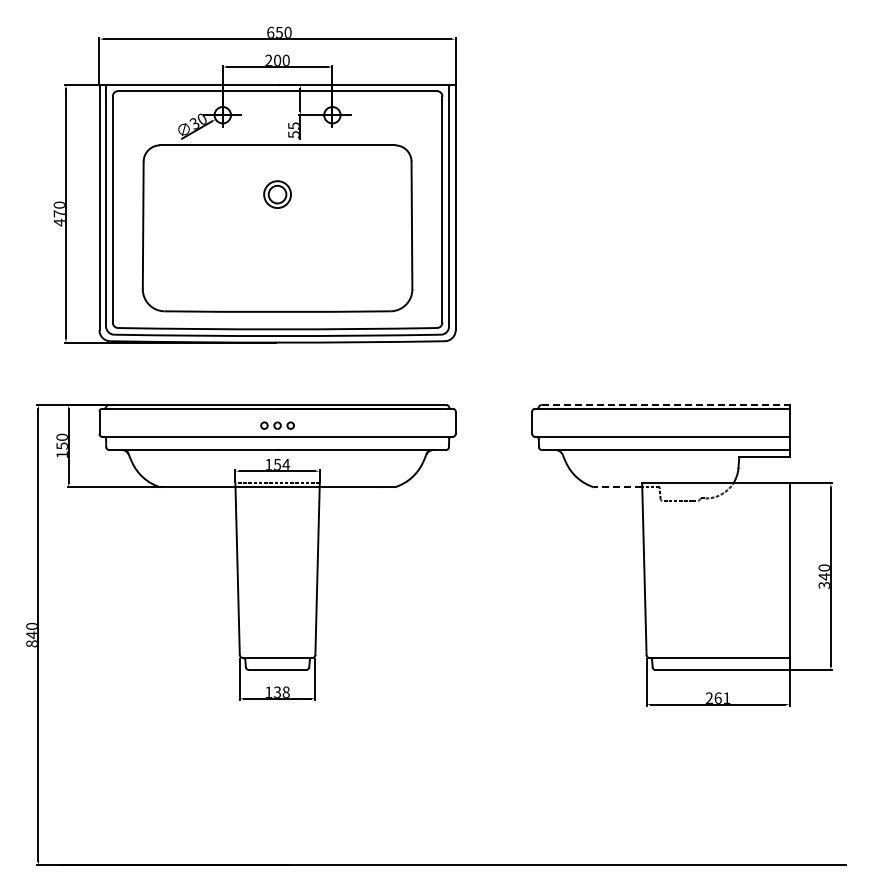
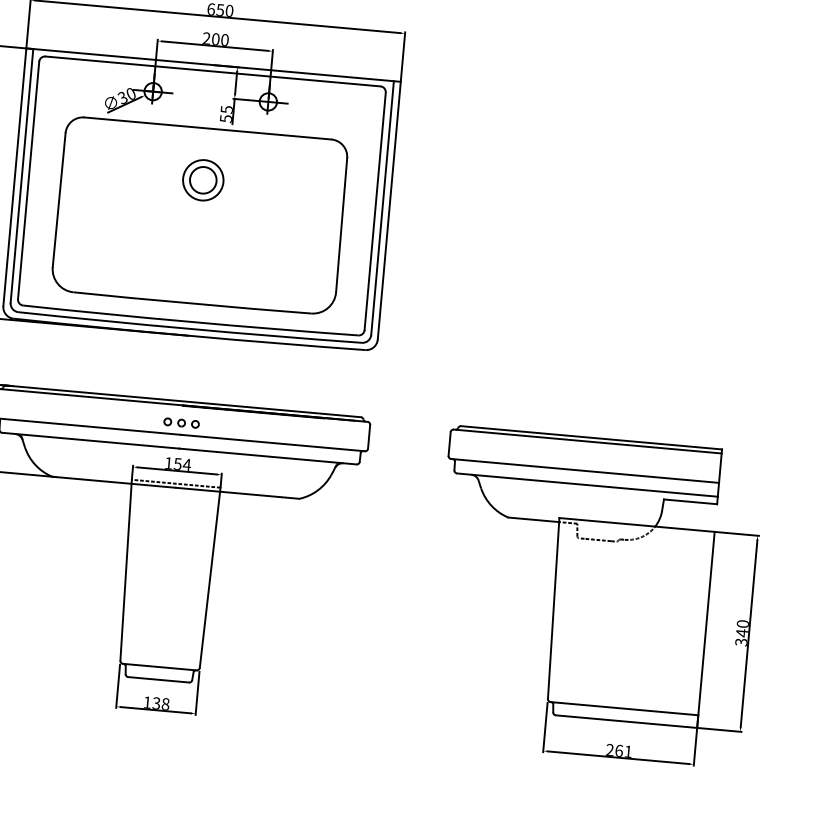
part: (277, 194) -> (203, 180), size x1.43
line: (666, 404) -> (592, 437), dashed -> solid
line: (617, 487) -> (533, 520), dashed -> solid

